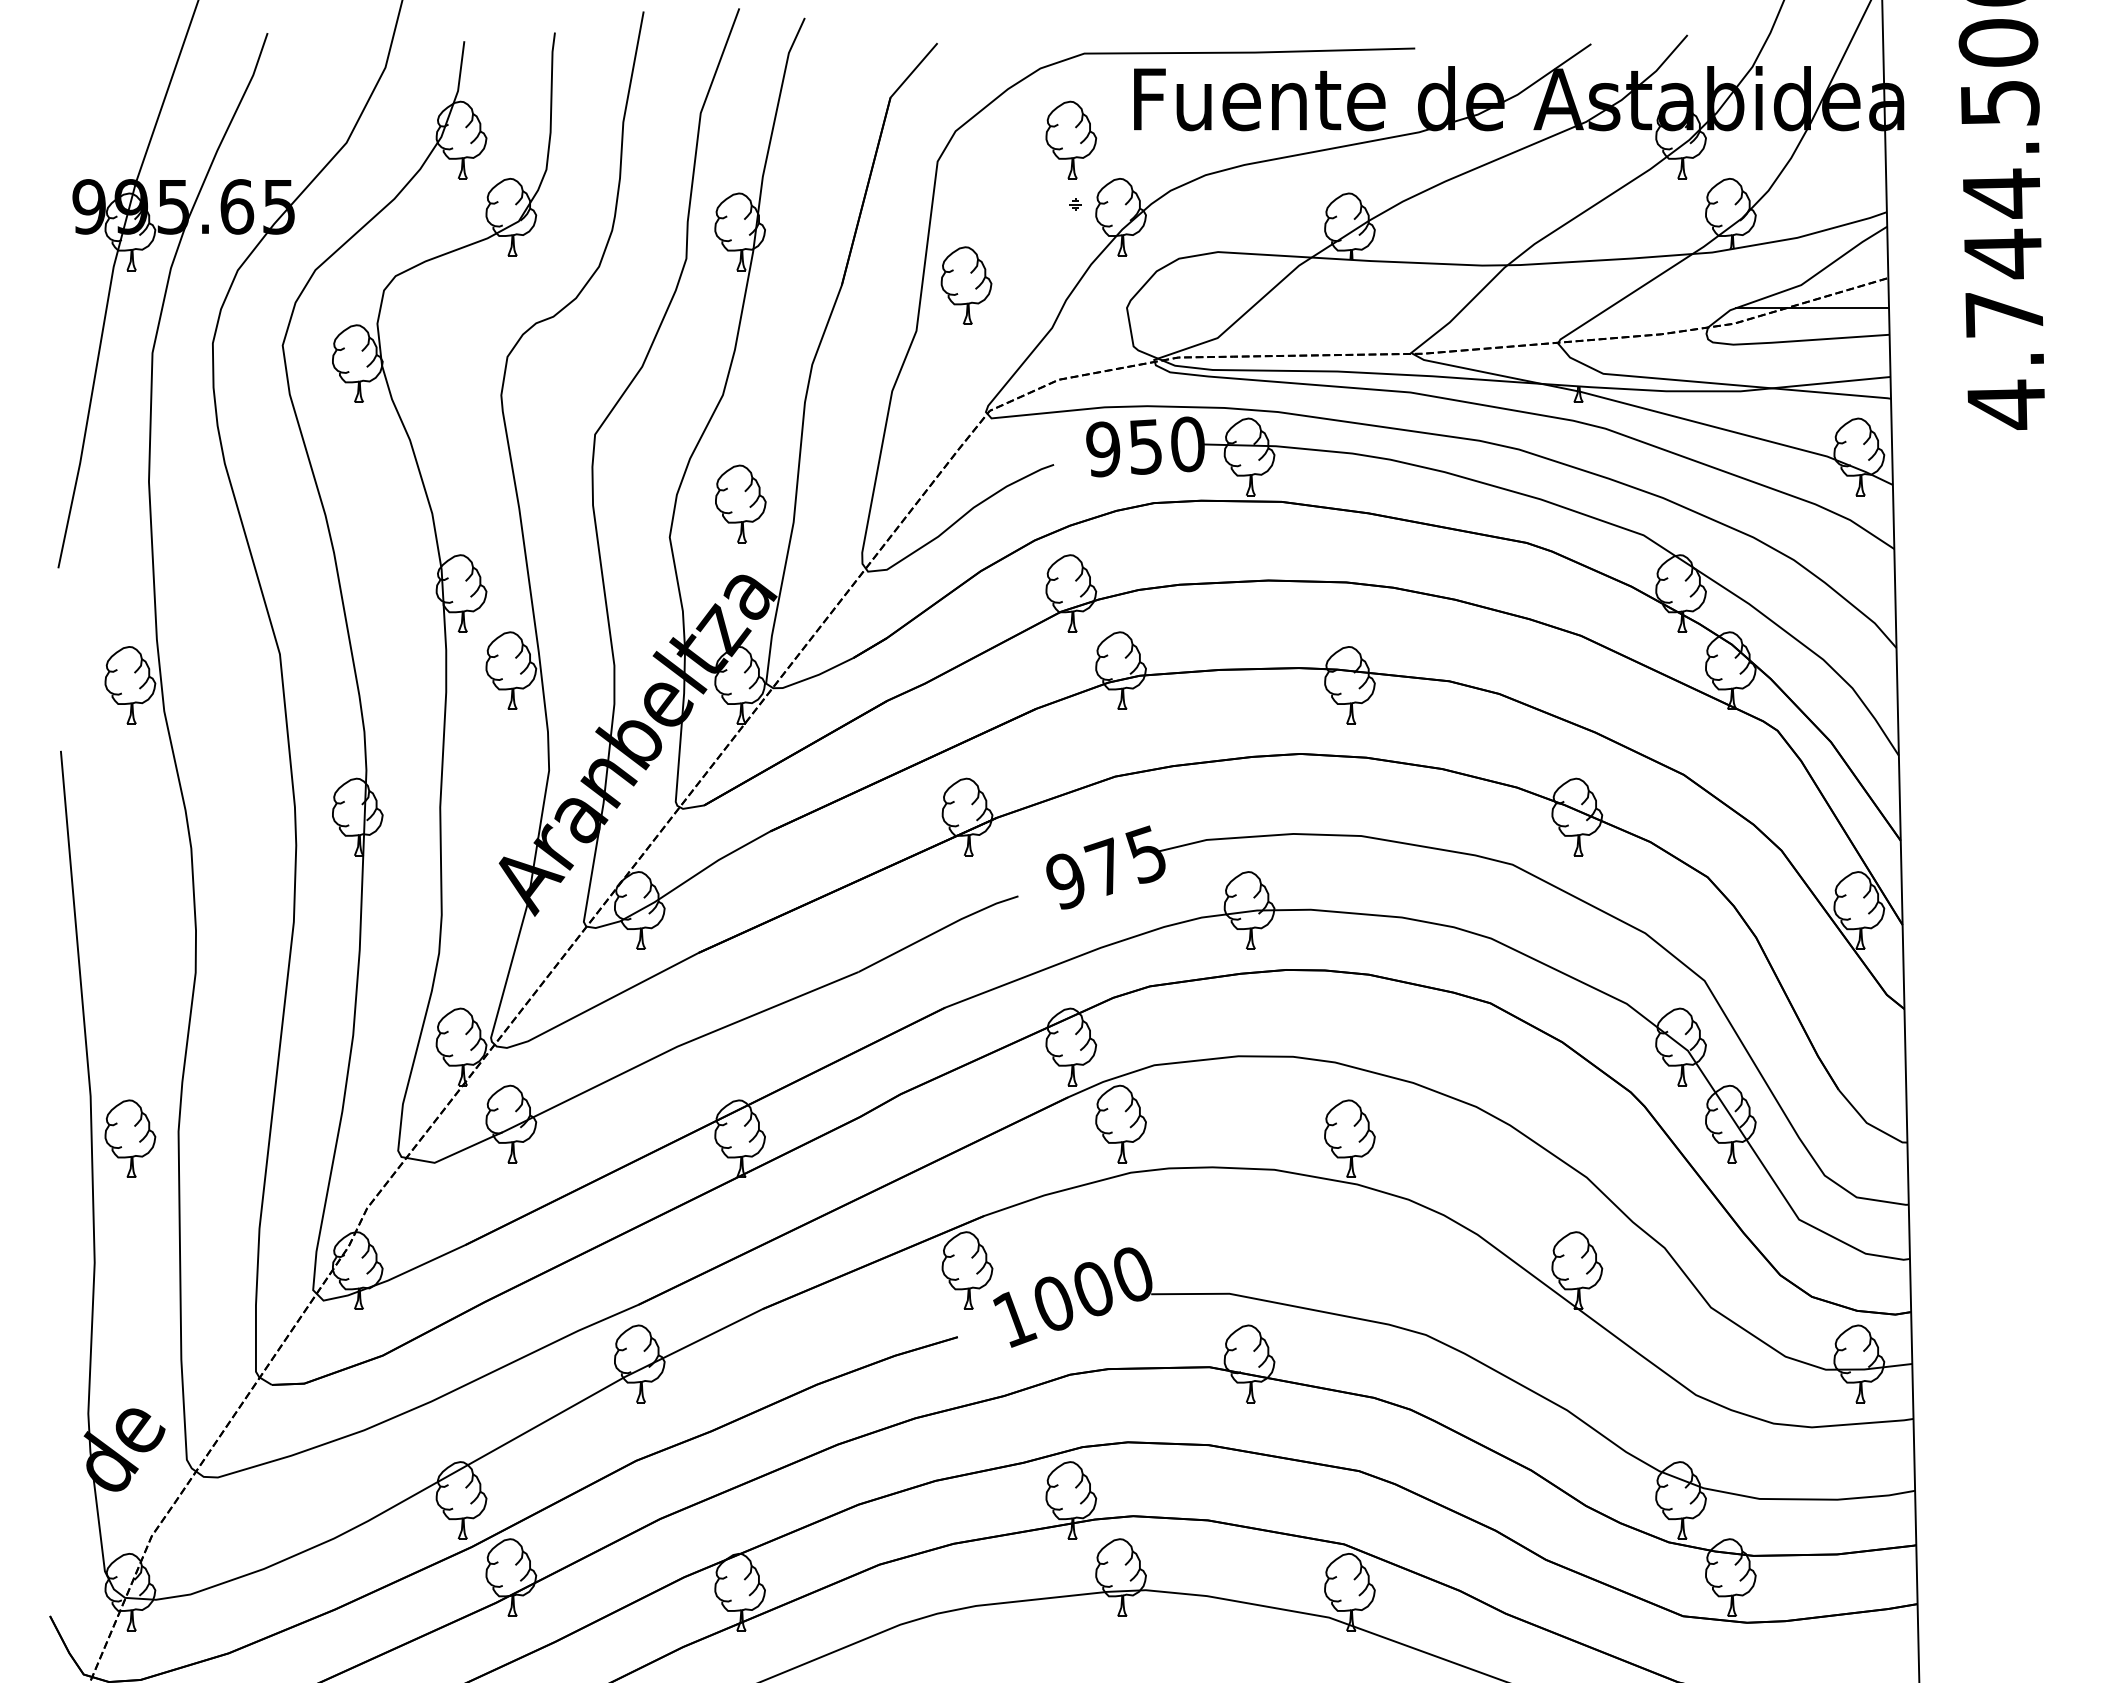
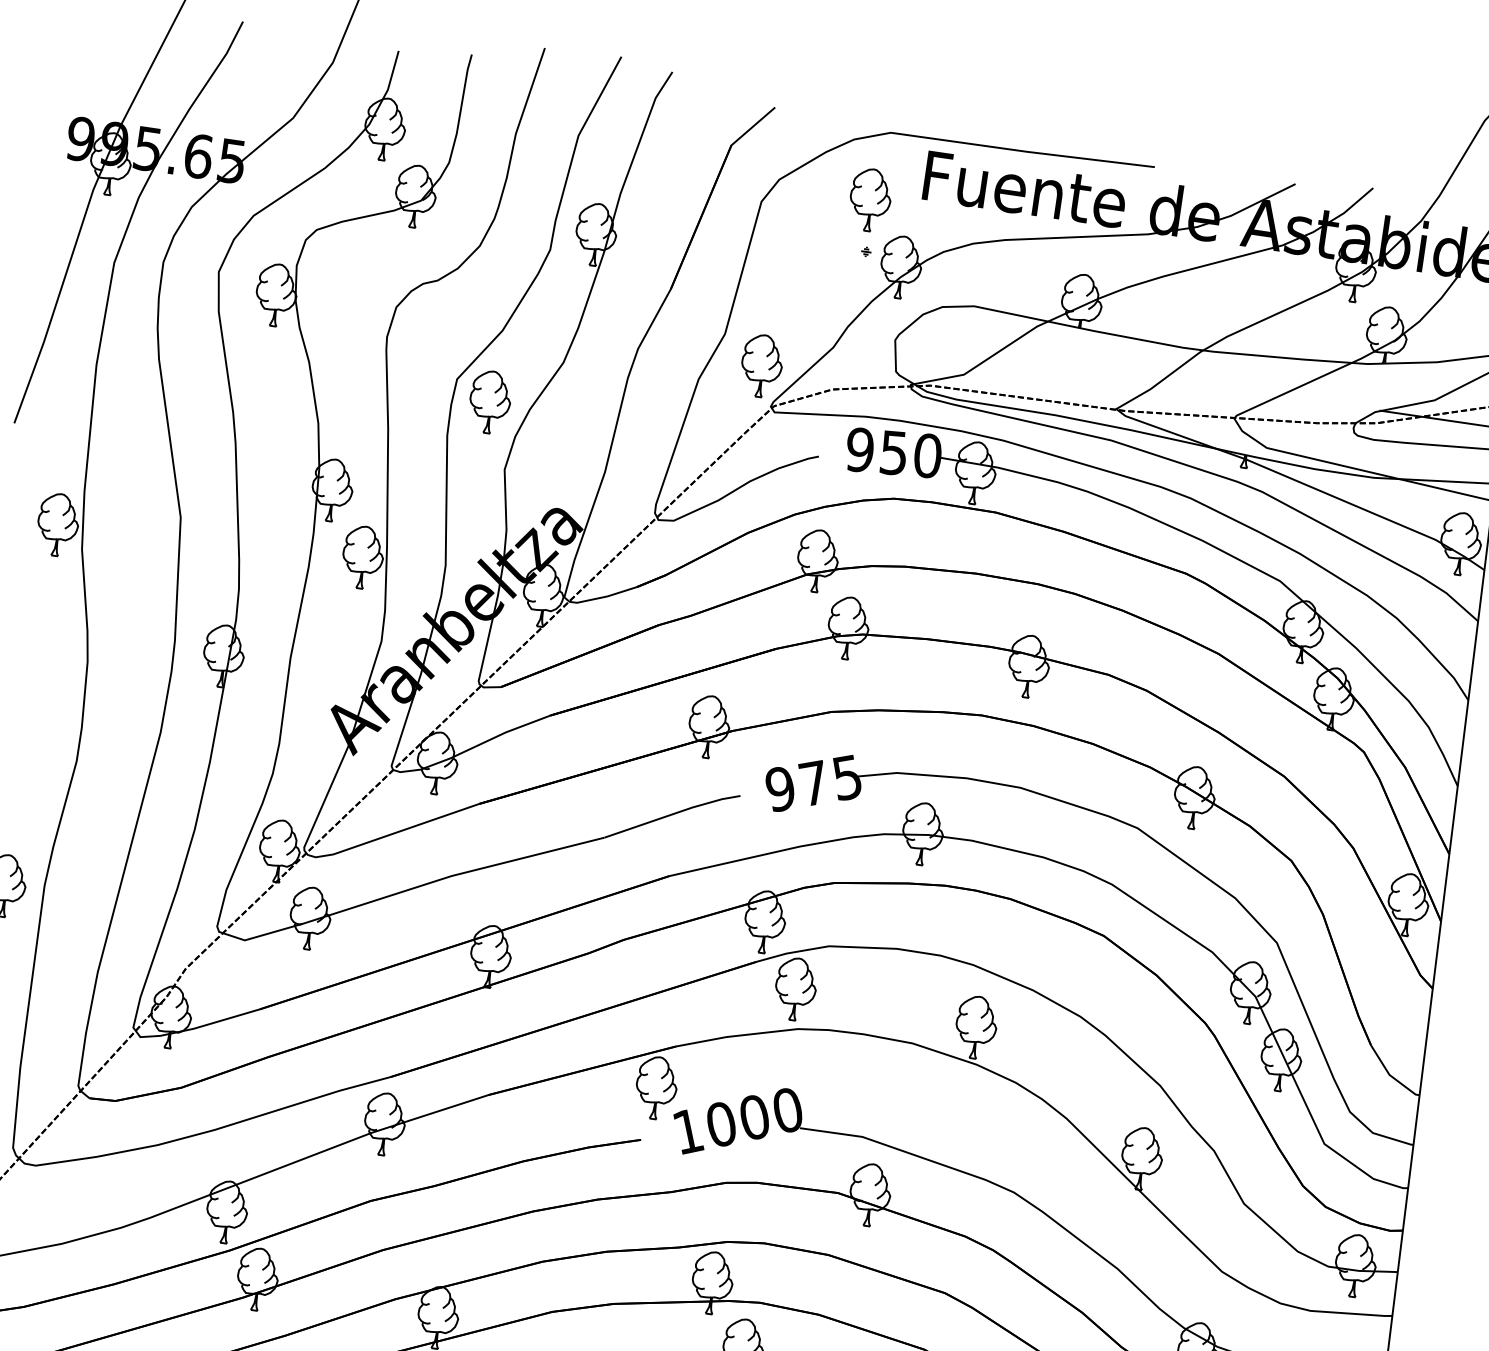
part: (966, 285) -> (761, 365), moved
part: (740, 503) -> (489, 401), moved

